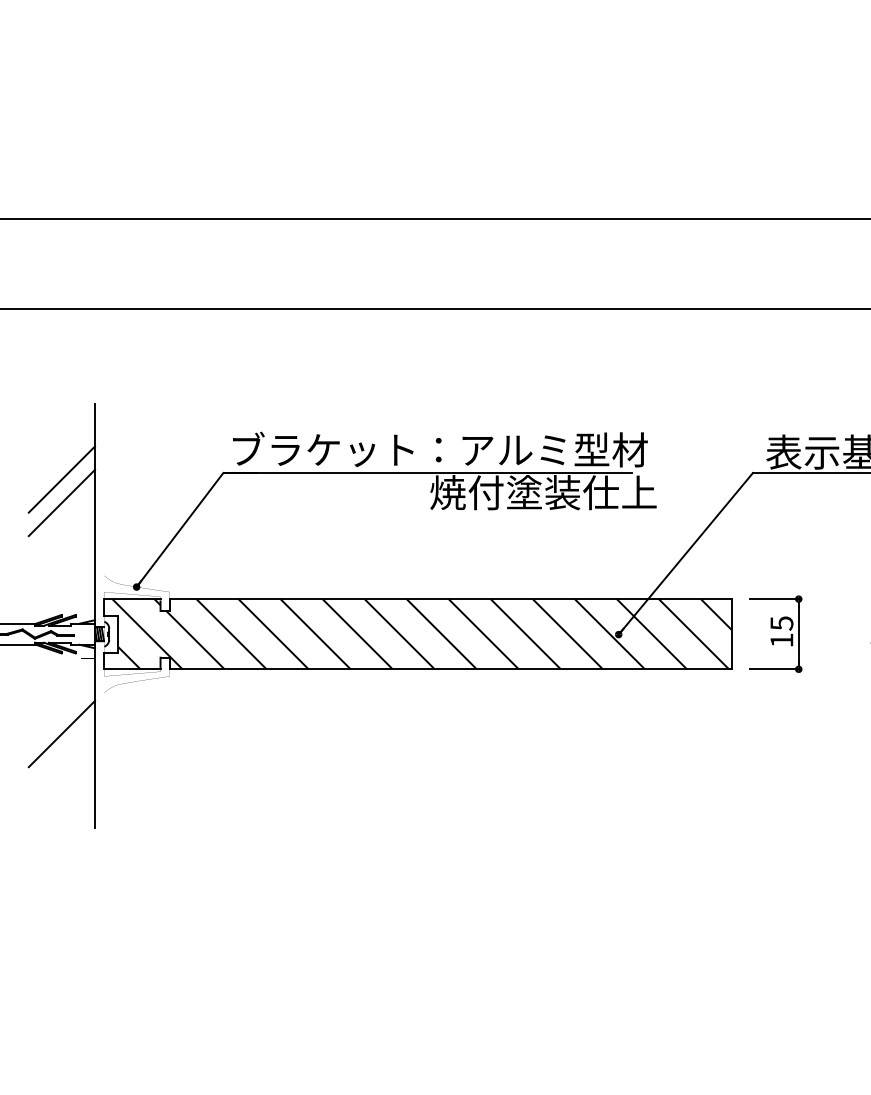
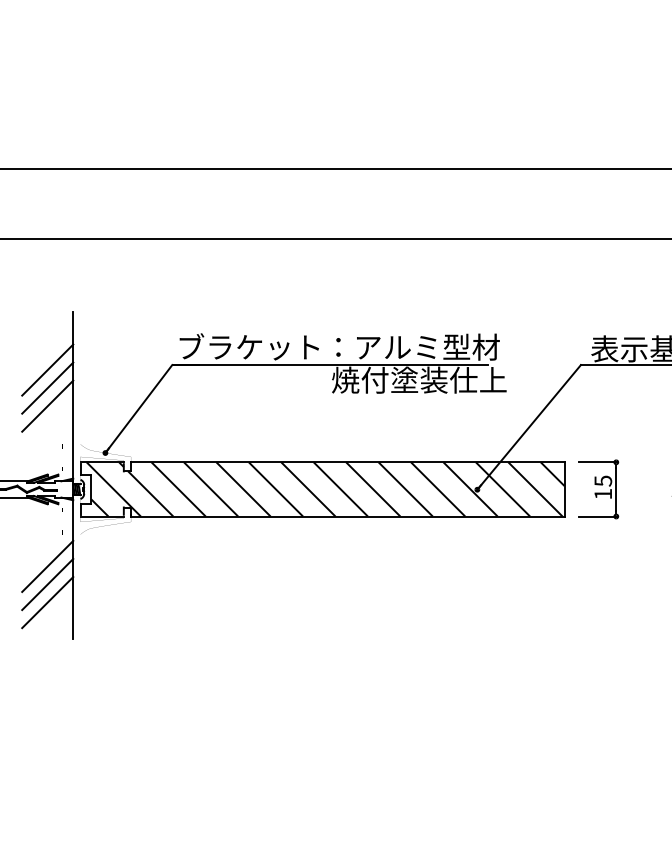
line: (61, 525) -> (47, 405), added
line: (61, 757) -> (47, 584), added
line: (61, 780) -> (47, 602), added

